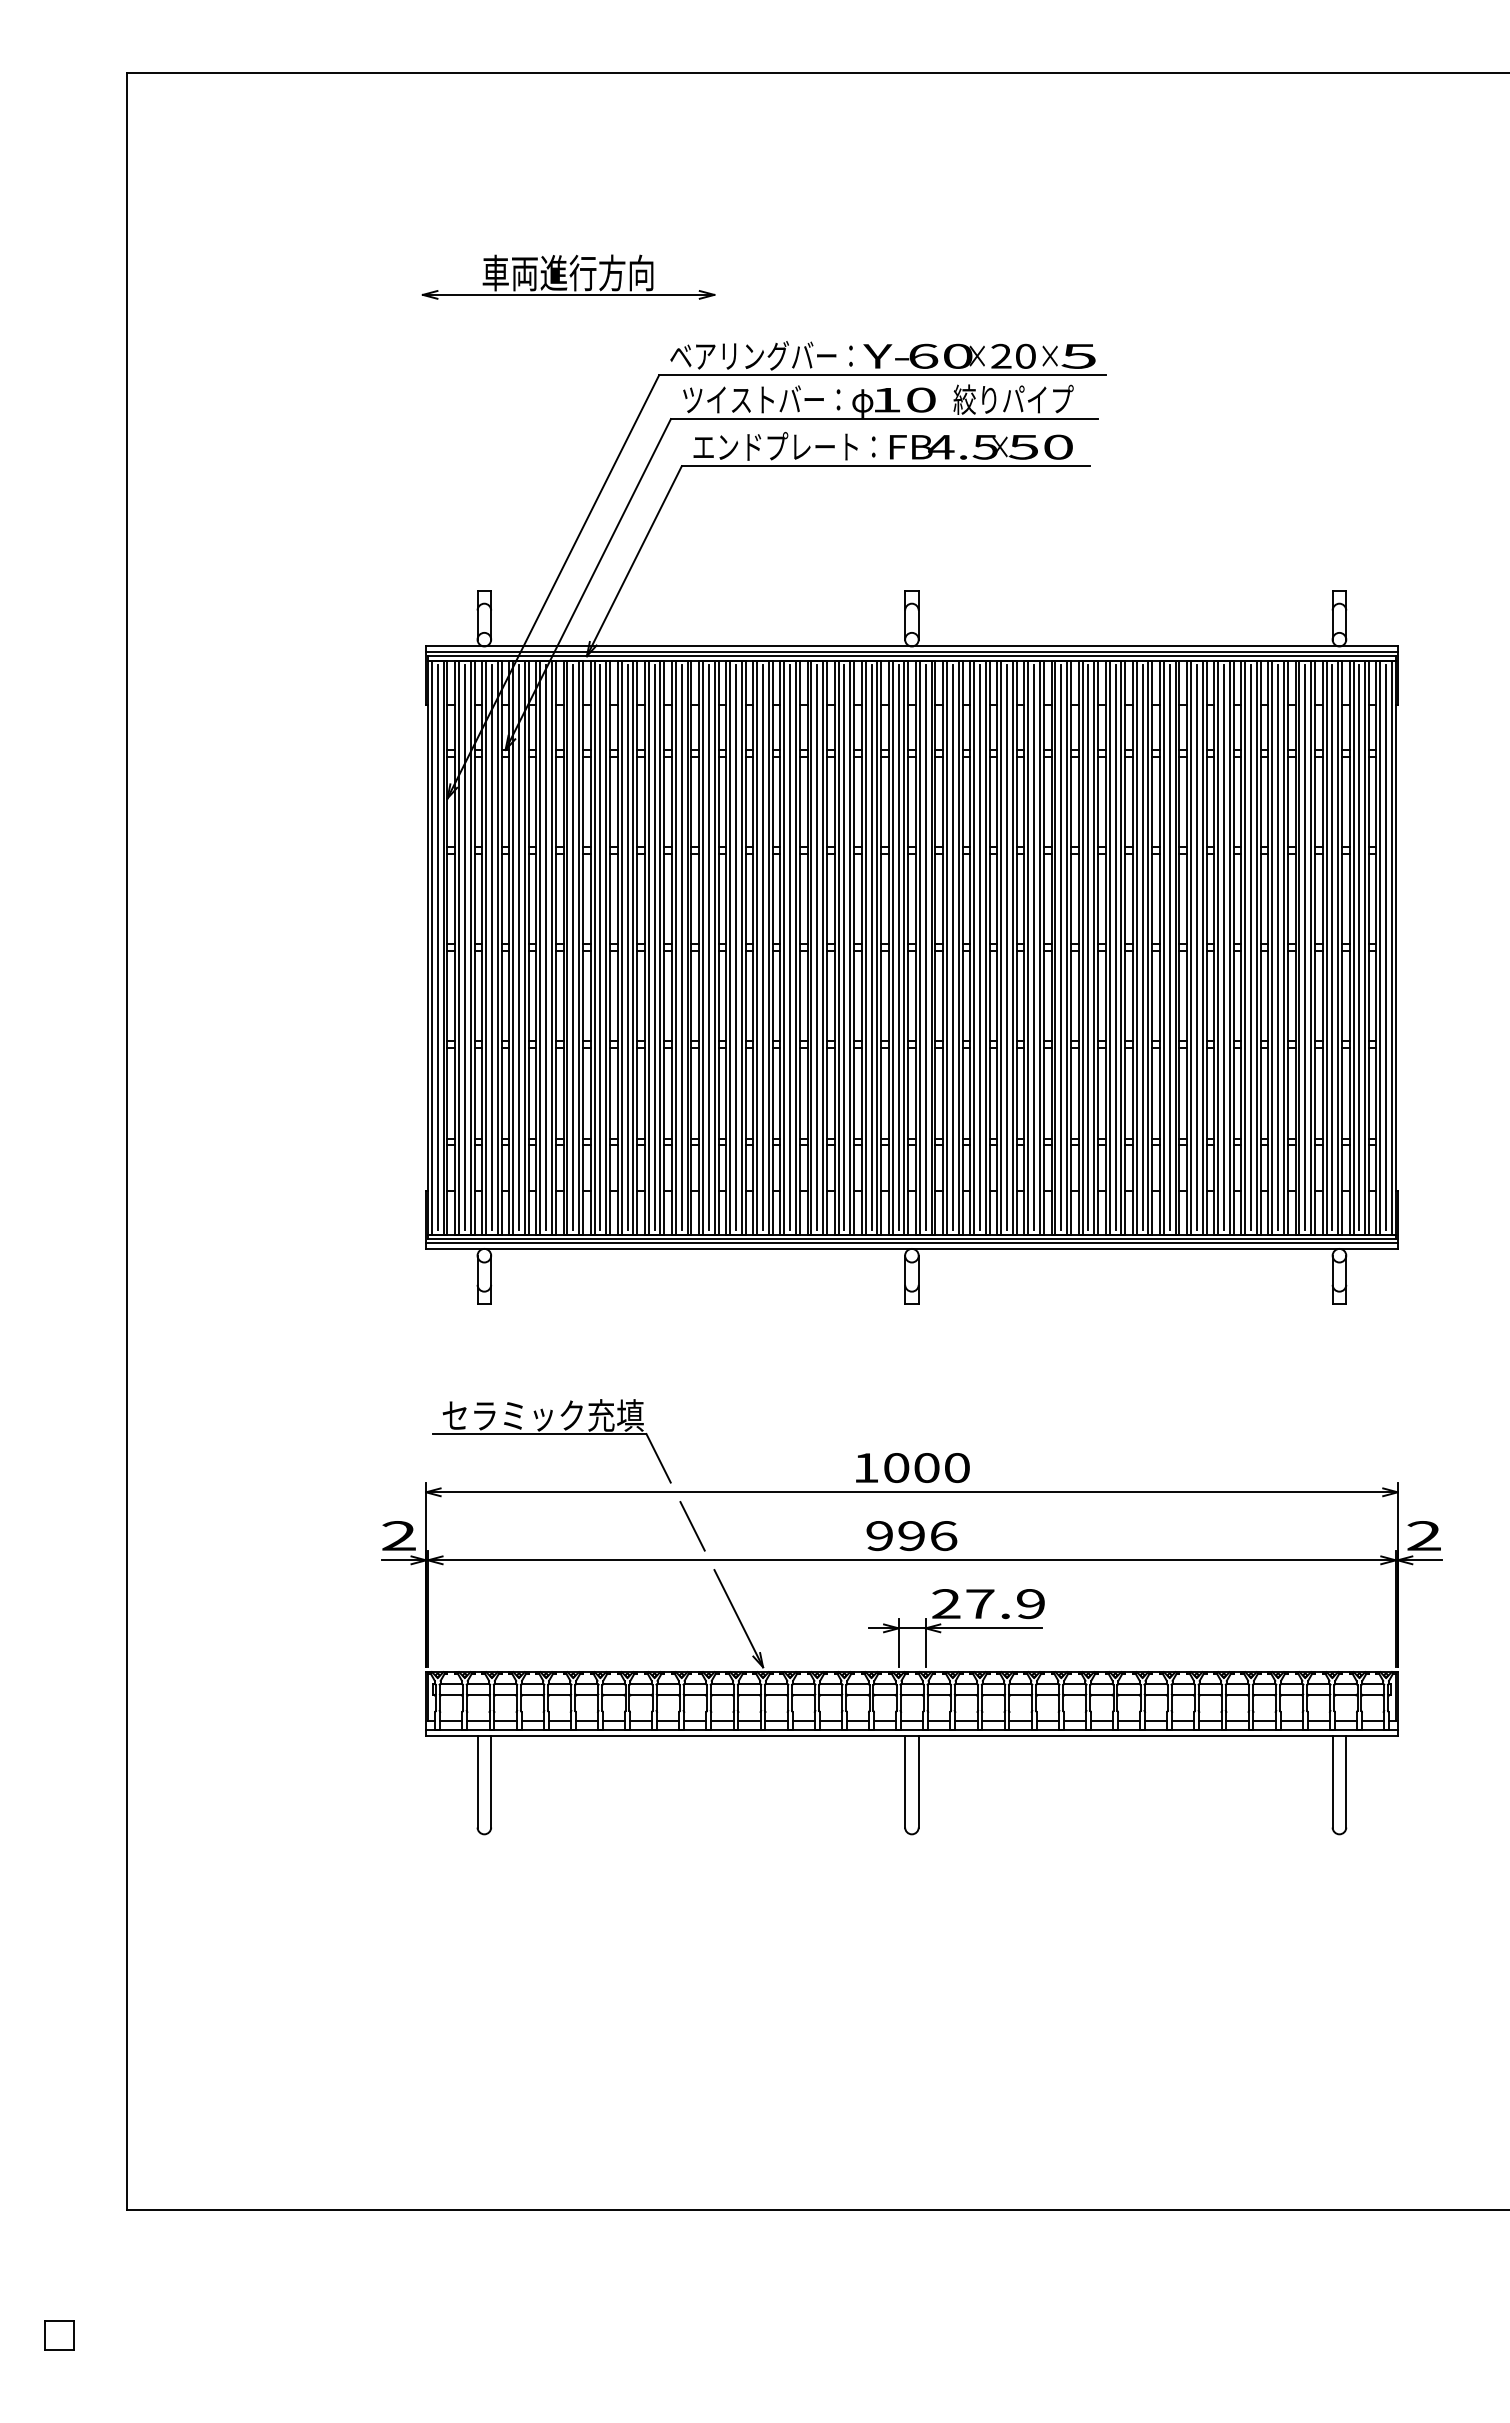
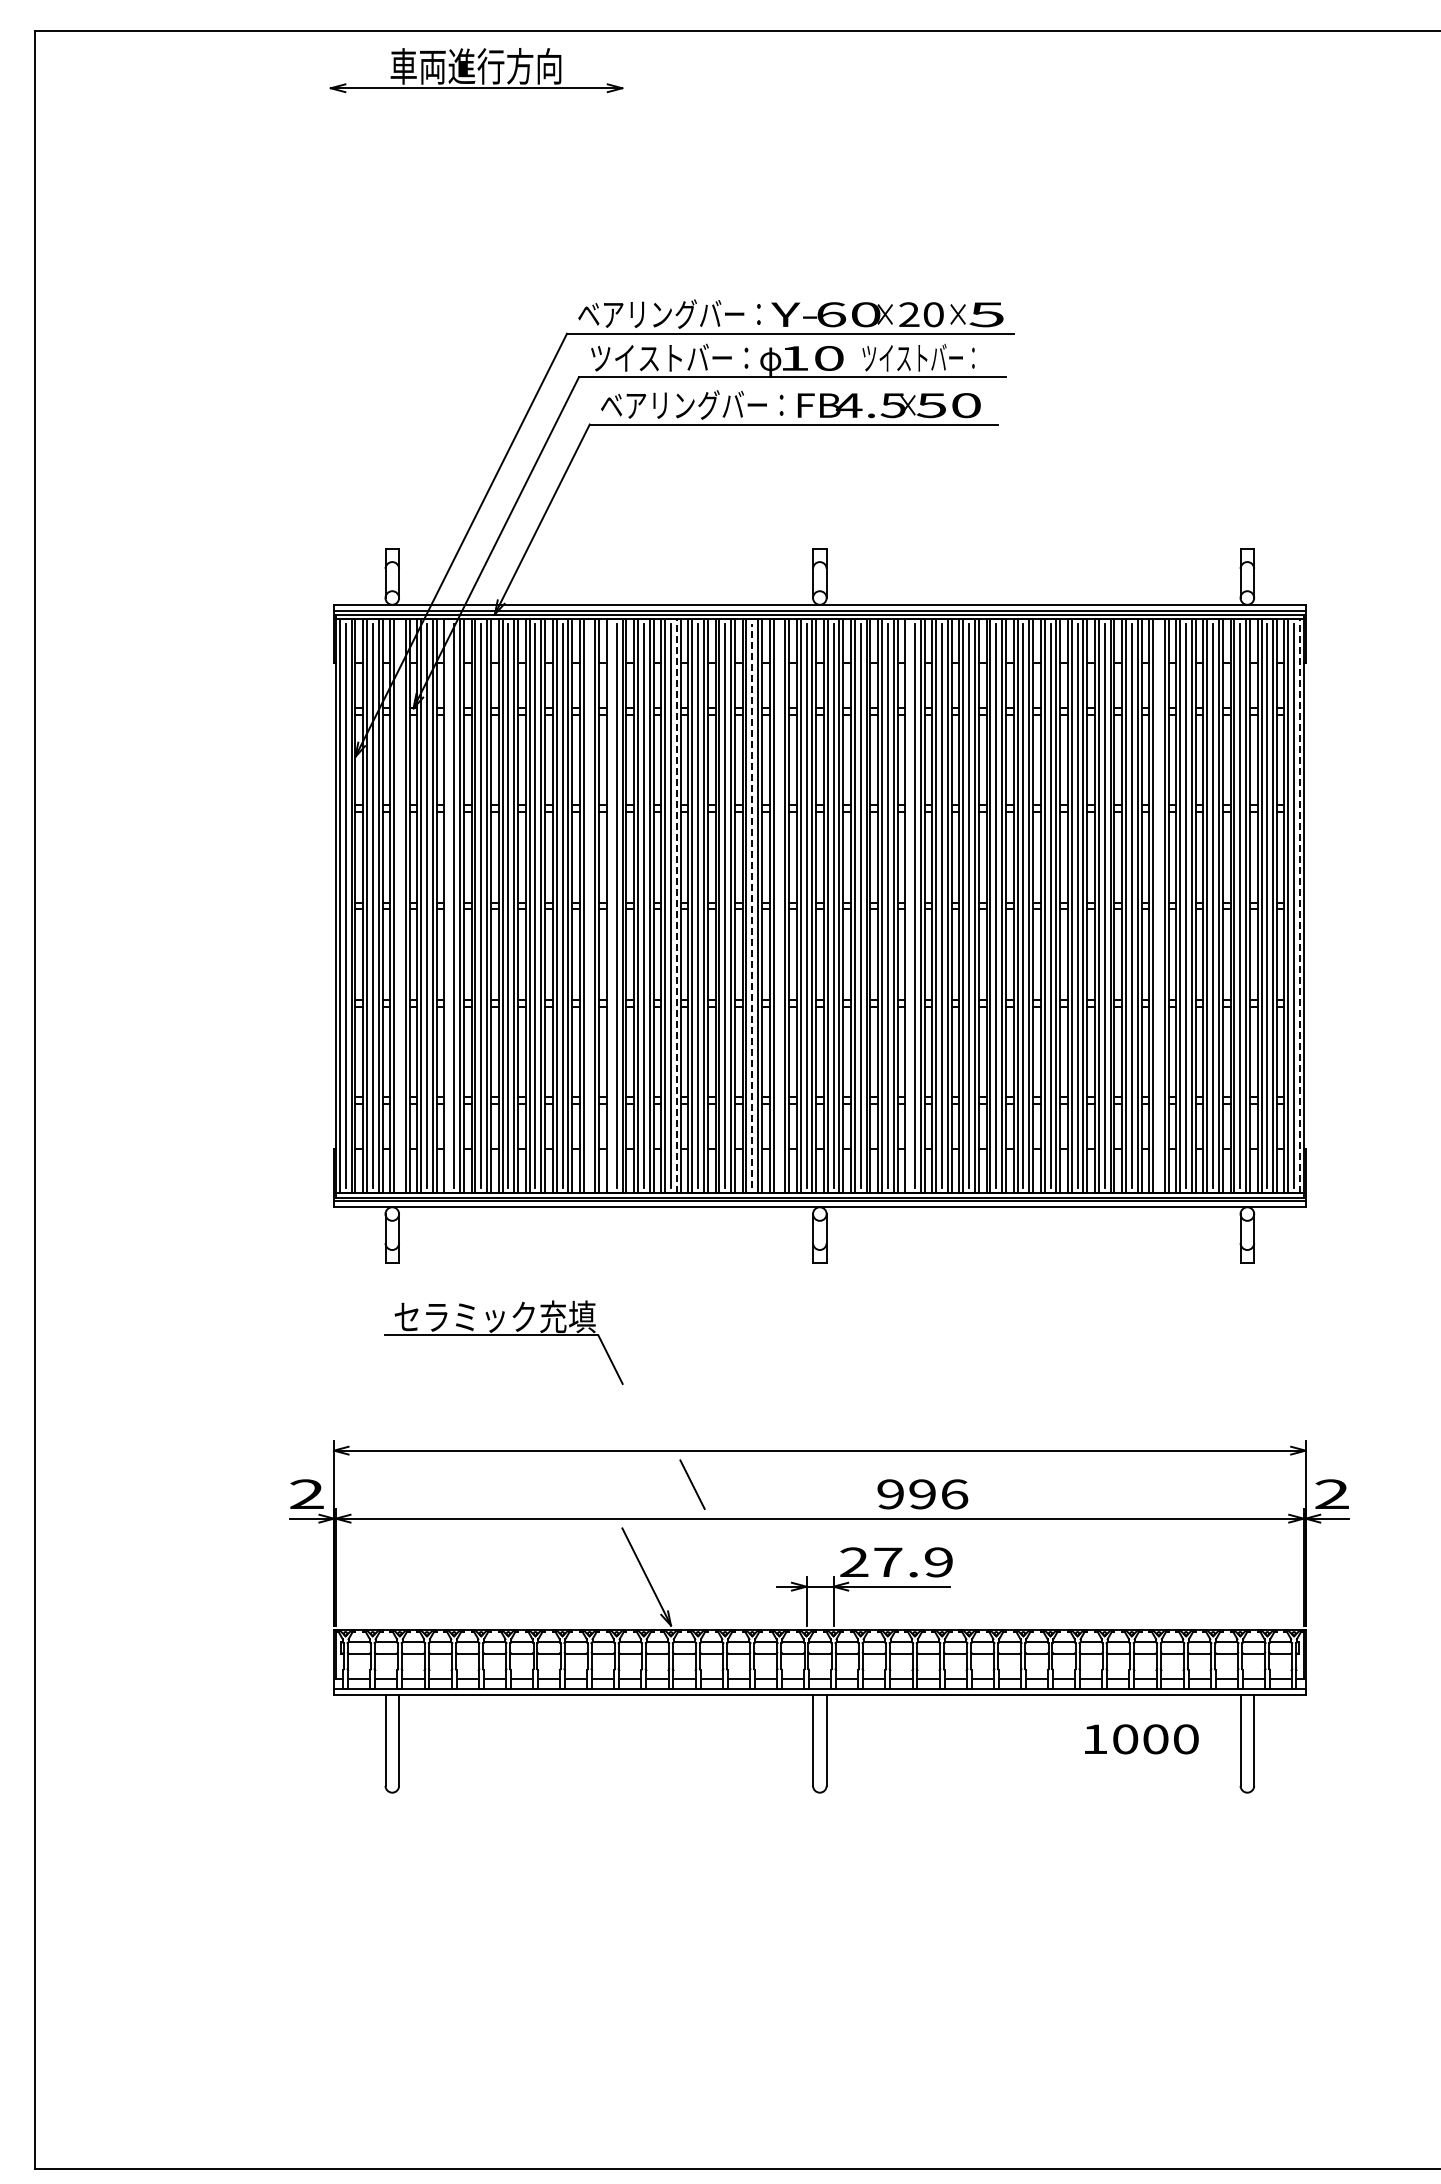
part: (568, 276) -> (476, 69), moved
text: (1013, 399) -> (921, 357), 絞りパイプ -> ツイストバー：
text: (776, 446) -> (684, 404), エンドプレート： -> ベアリングバー：
line: (491, 947) -> (399, 905), removed
line: (540, 947) -> (448, 905), removed
line: (681, 947) -> (589, 905), removed
line: (703, 947) -> (611, 905), removed
line: (768, 947) -> (676, 905), solid -> dashed
line: (844, 947) -> (752, 905), solid -> dashed
line: (871, 947) -> (779, 905), removed
line: (1001, 947) -> (909, 905), removed
line: (1251, 947) -> (1159, 905), removed
line: (1391, 947) -> (1299, 905), solid -> dashed
part: (551, 1434) -> (503, 1335), moved
text: (912, 1467) -> (1141, 1738), moved
line: (692, 1526) -> (692, 1484), moved
text: (911, 1536) -> (922, 1494), moved

